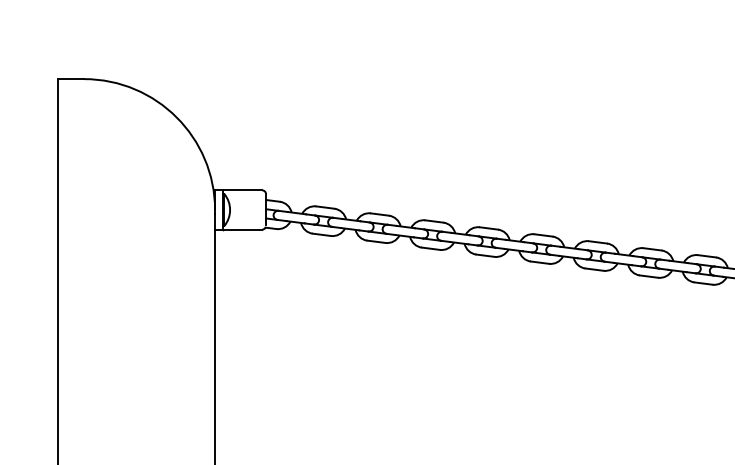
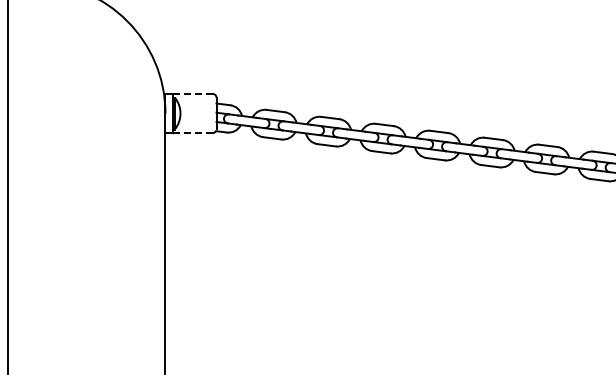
line: (242, 190) -> (192, 94), solid -> dashed
line: (242, 229) -> (192, 133), solid -> dashed

